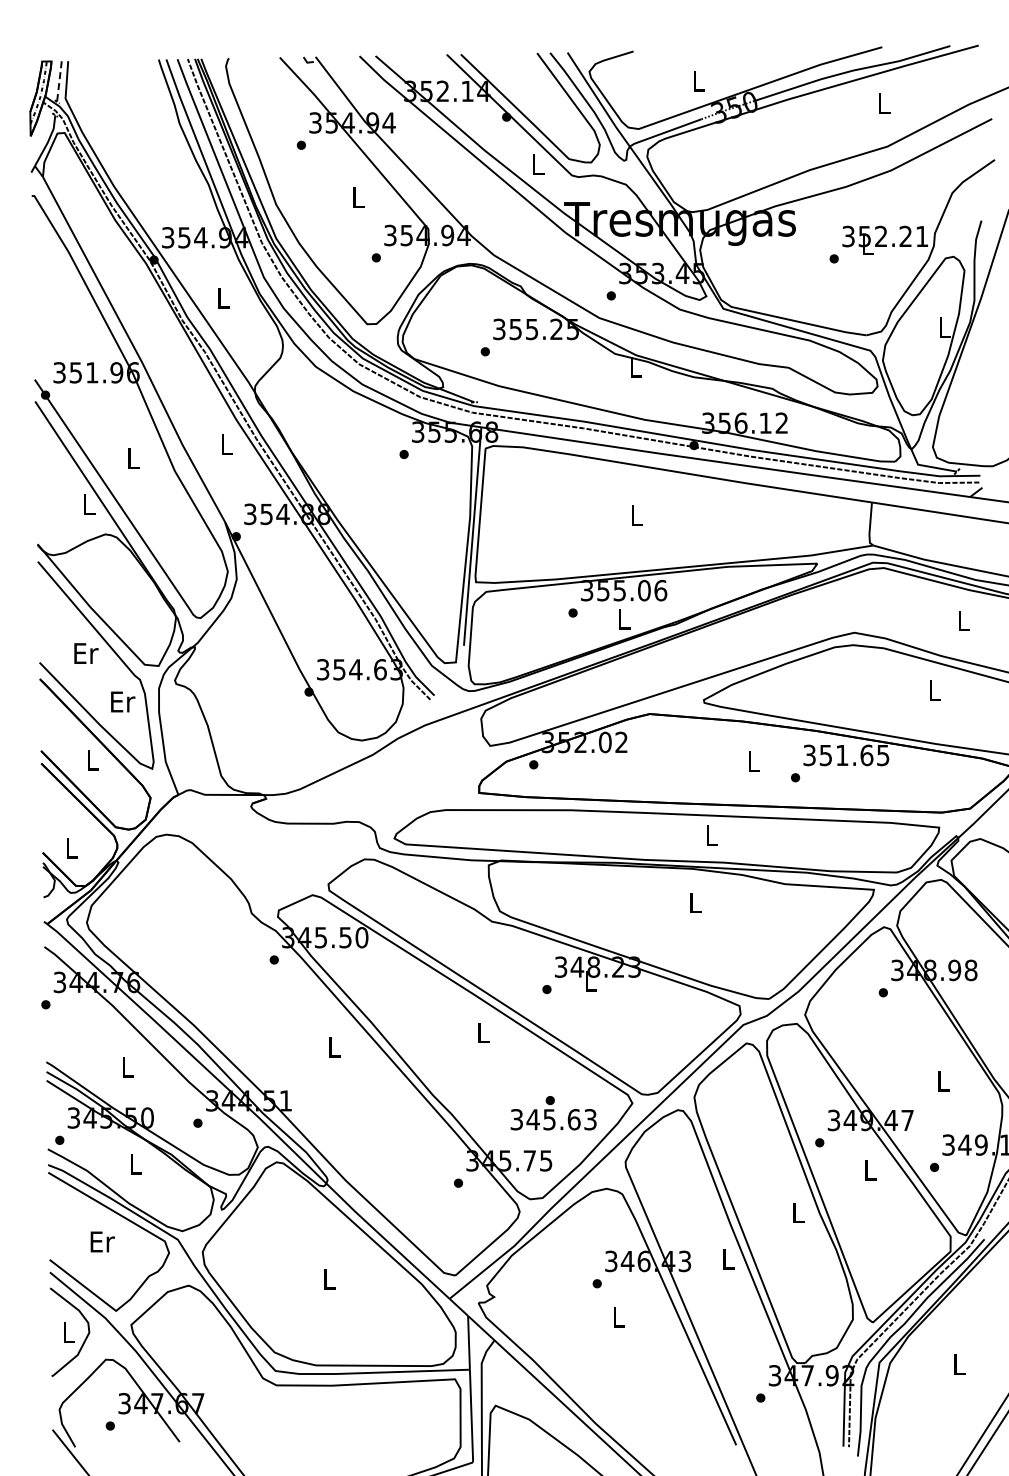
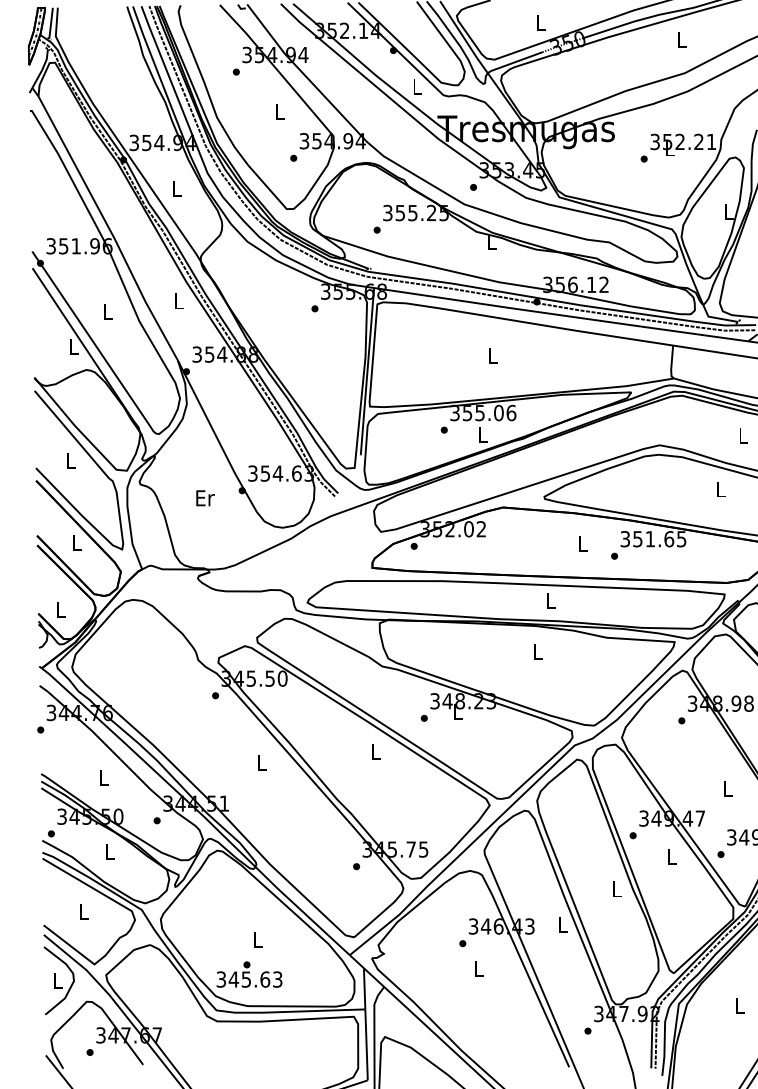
line: (59, 82) -> (51, 24), dashed -> solid
text: (86, 653) -> (71, 461), Er -> L
text: (123, 701) -> (205, 497), moved
text: (553, 1113) -> (249, 974), moved
text: (102, 1241) -> (84, 911), Er -> L

